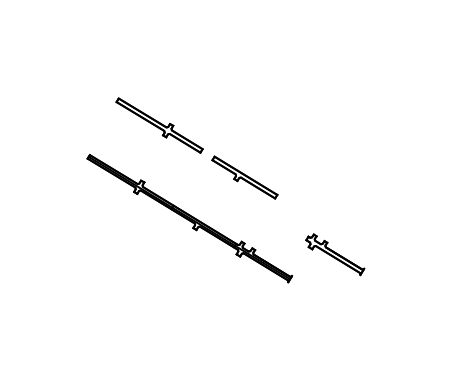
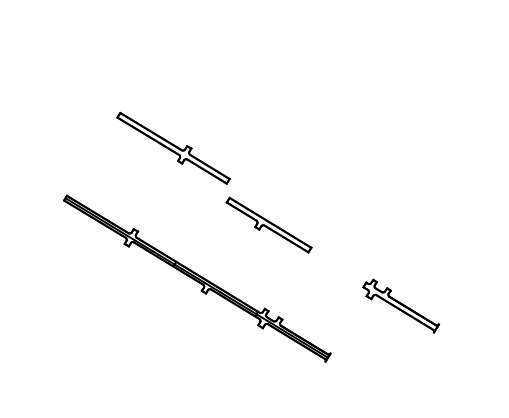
part: (159, 125) -> (173, 148), moved
part: (335, 254) -> (401, 305), moved

